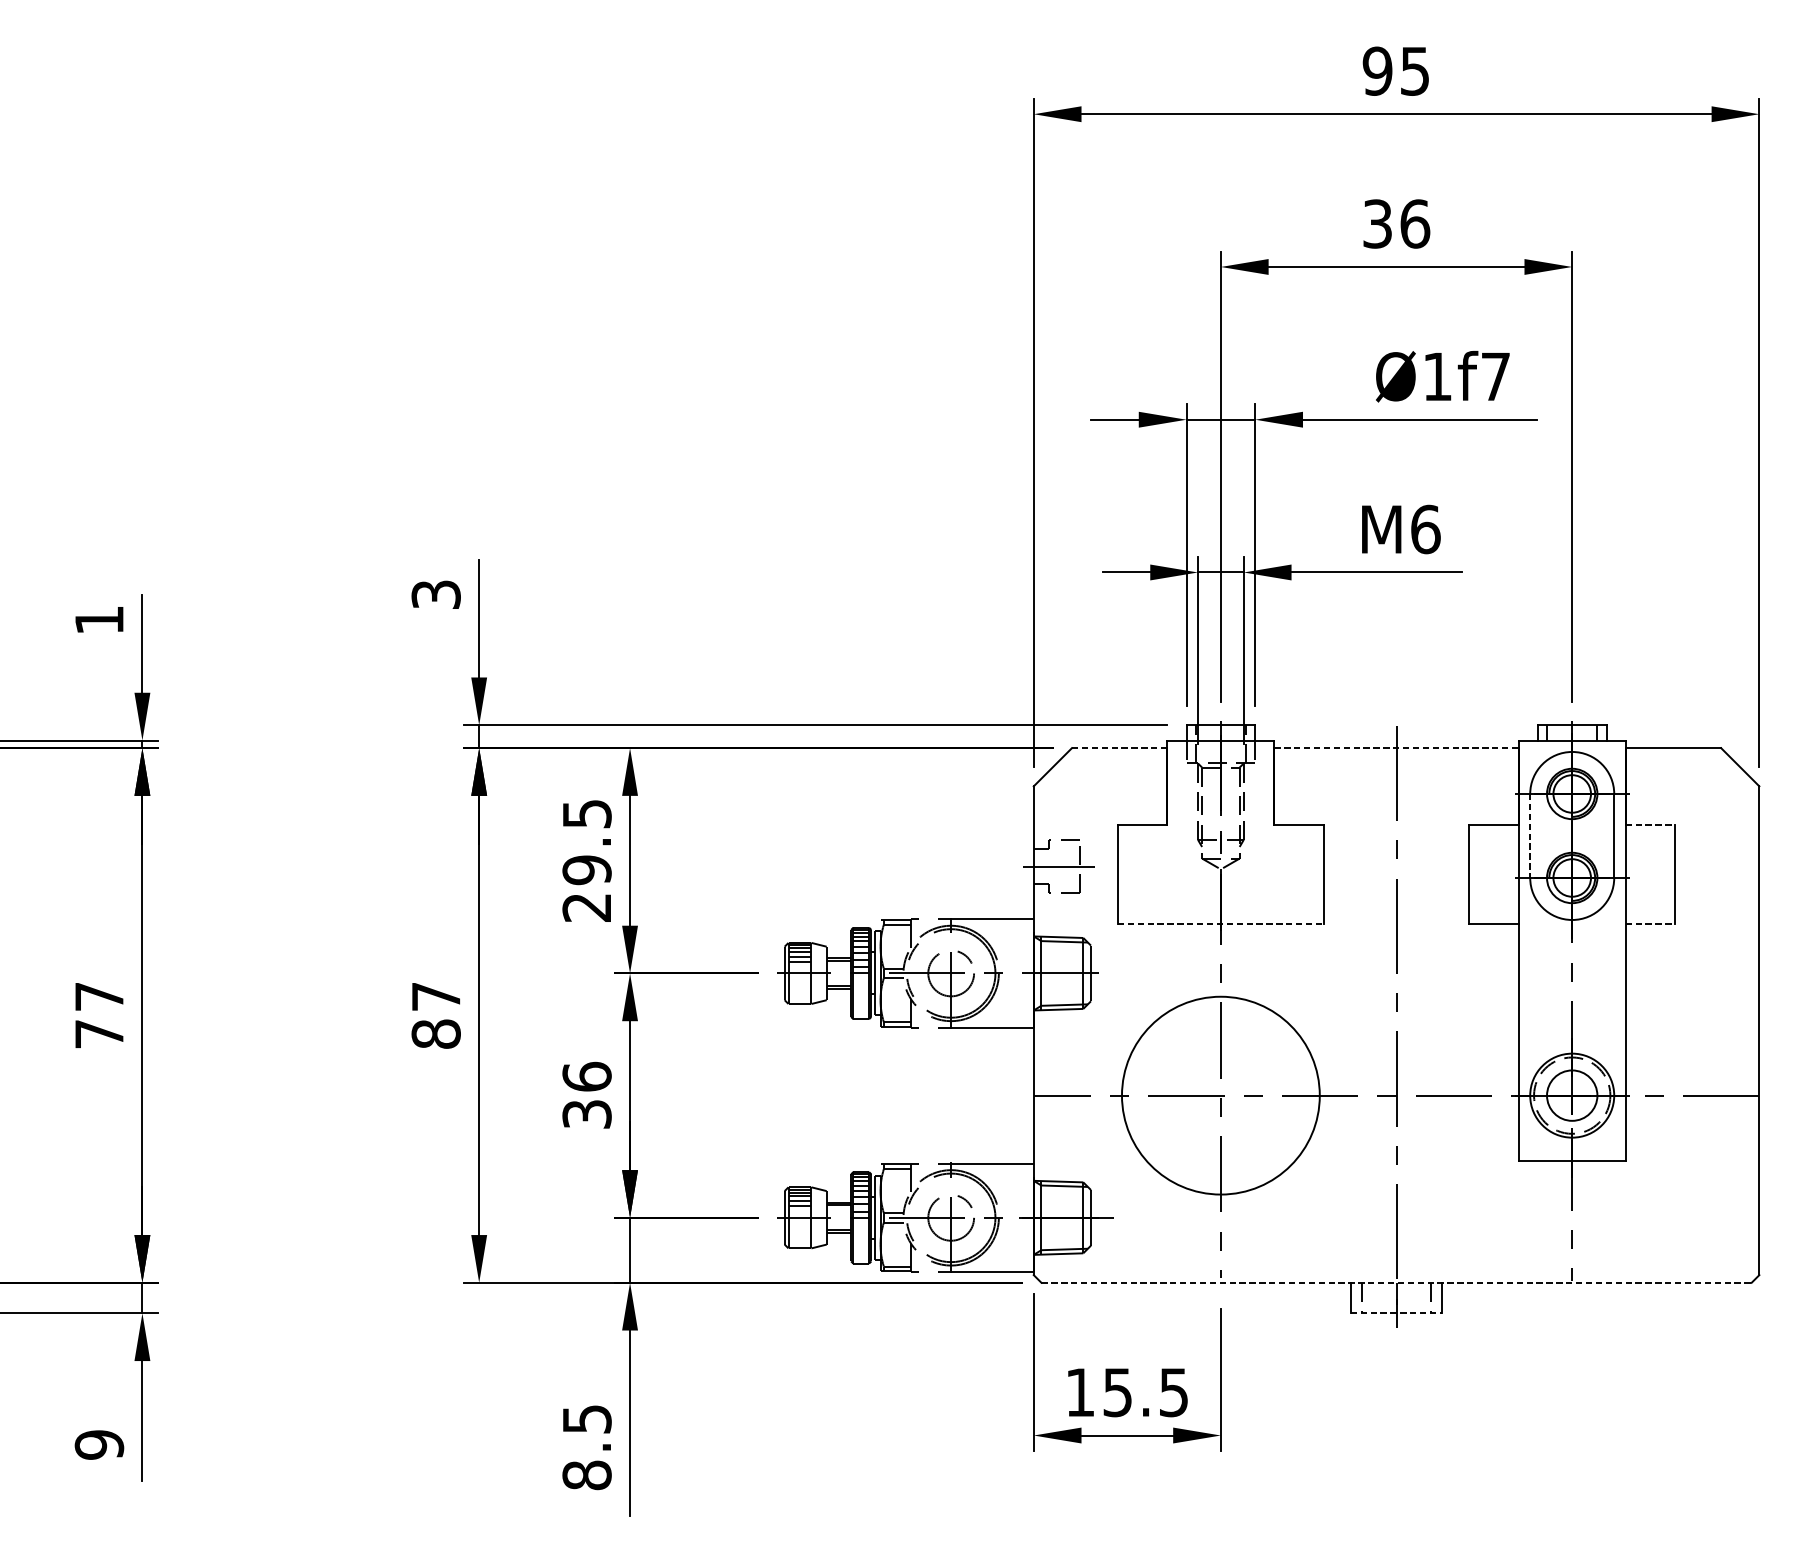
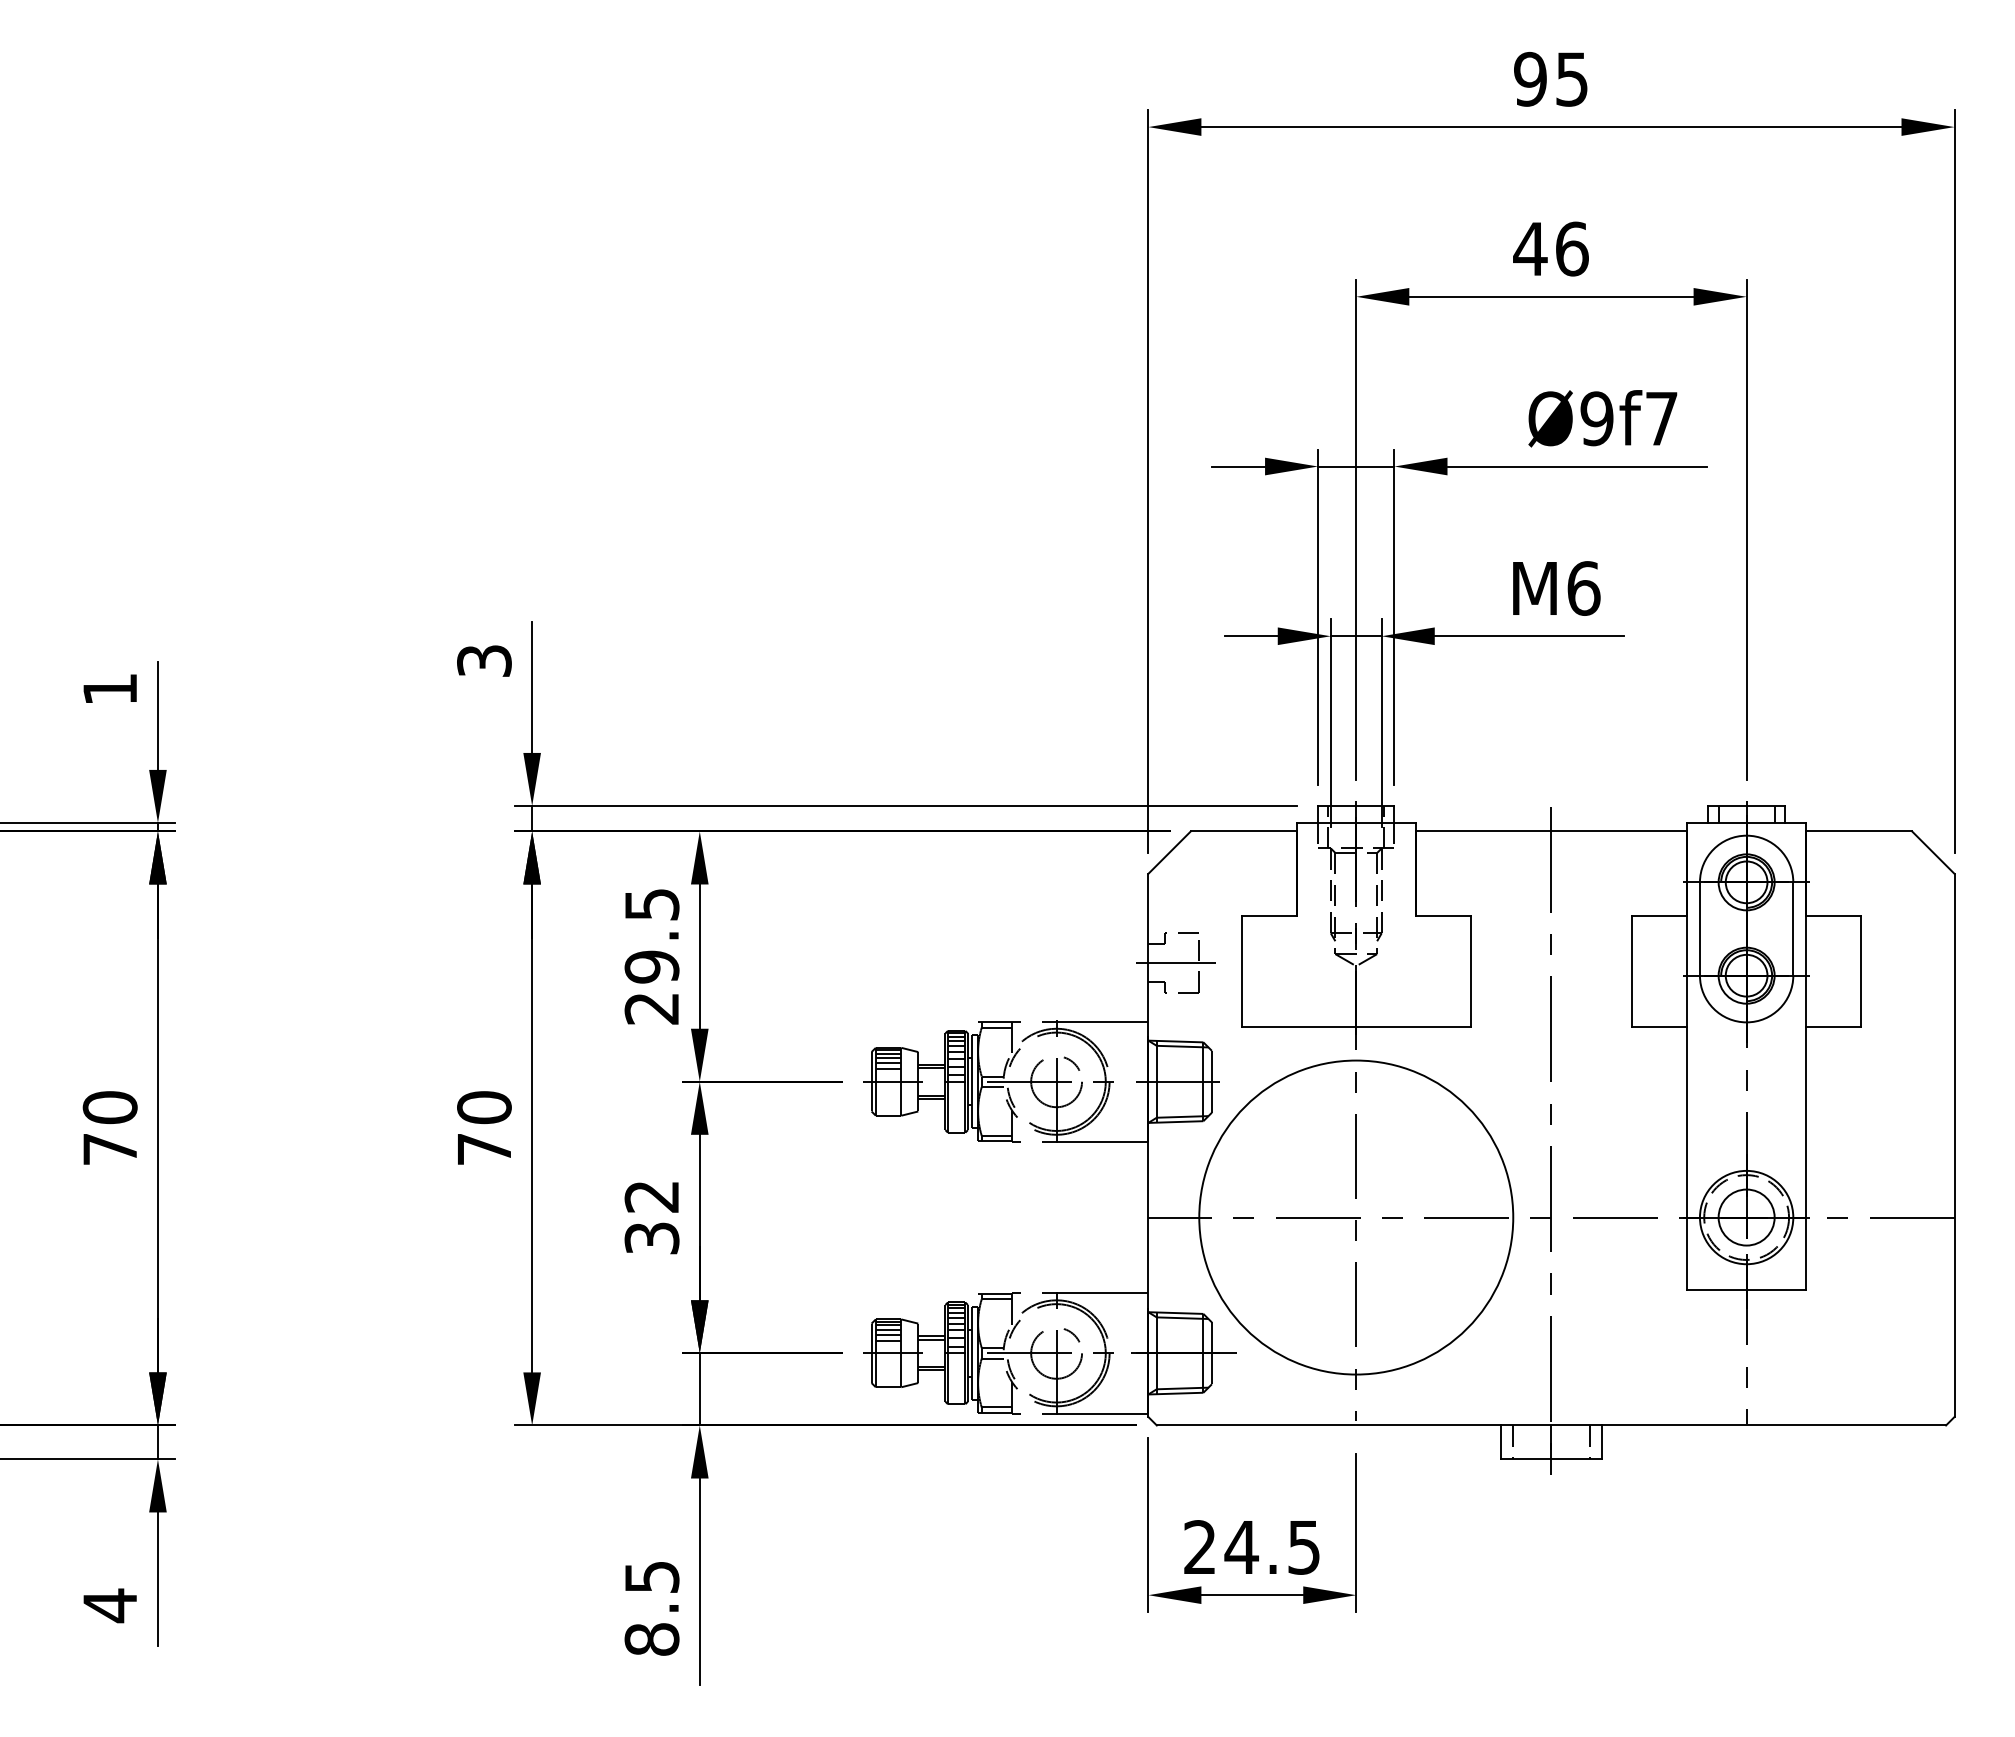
text: (1377, 223) -> (1530, 248), 36 -> 46
text: (1437, 376) -> (1596, 418), Ø1f7 -> Ø9f7
line: (1120, 748) -> (1244, 831), dashed -> solid
line: (1396, 748) -> (1551, 831), dashed -> solid
line: (1650, 824) -> (1833, 916), dashed -> solid
line: (1529, 836) -> (1699, 929), dashed -> solid
line: (1221, 923) -> (1356, 1026), dashed -> solid
line: (1650, 923) -> (1833, 1026), dashed -> solid
text: (98, 996) -> (109, 1107), 77 -> 70
text: (436, 1015) -> (484, 1128), 87 -> 70
text: (586, 1076) -> (651, 1196), 36 -> 32
circle: (1221, 1095) -> (1356, 1217), size x1.43
line: (1396, 1282) -> (1551, 1425), dashed -> solid
line: (1396, 1313) -> (1551, 1459), dashed -> solid
text: (1099, 1392) -> (1221, 1547), 15.5 -> 24.5
text: (98, 1444) -> (109, 1605), 9 -> 4

